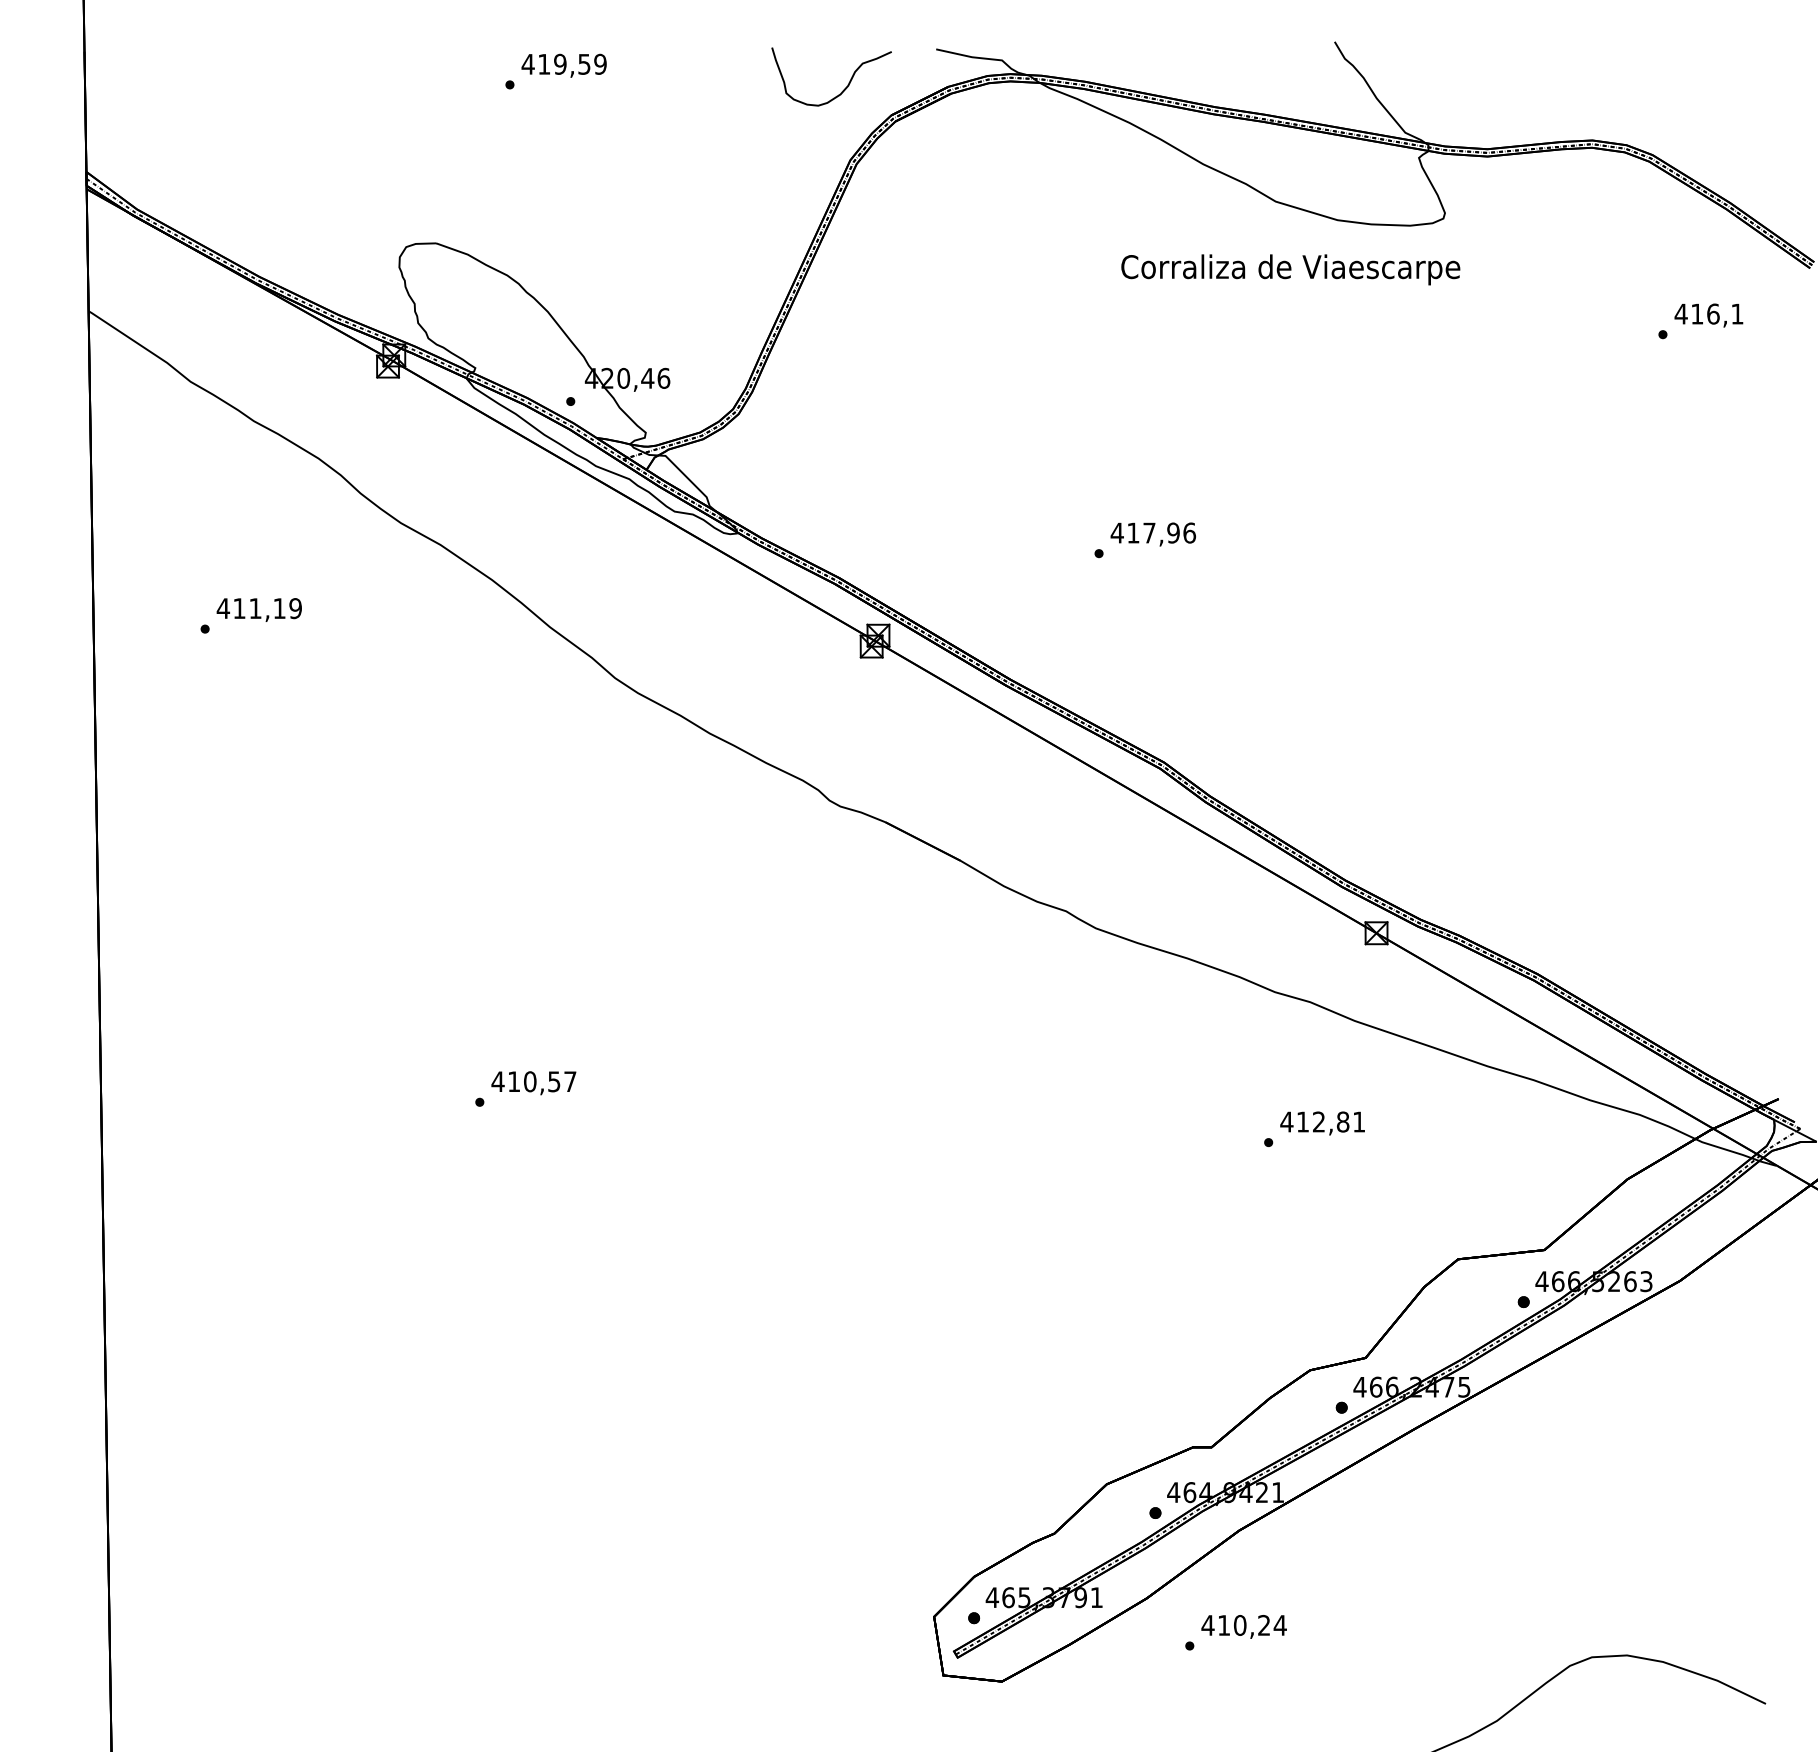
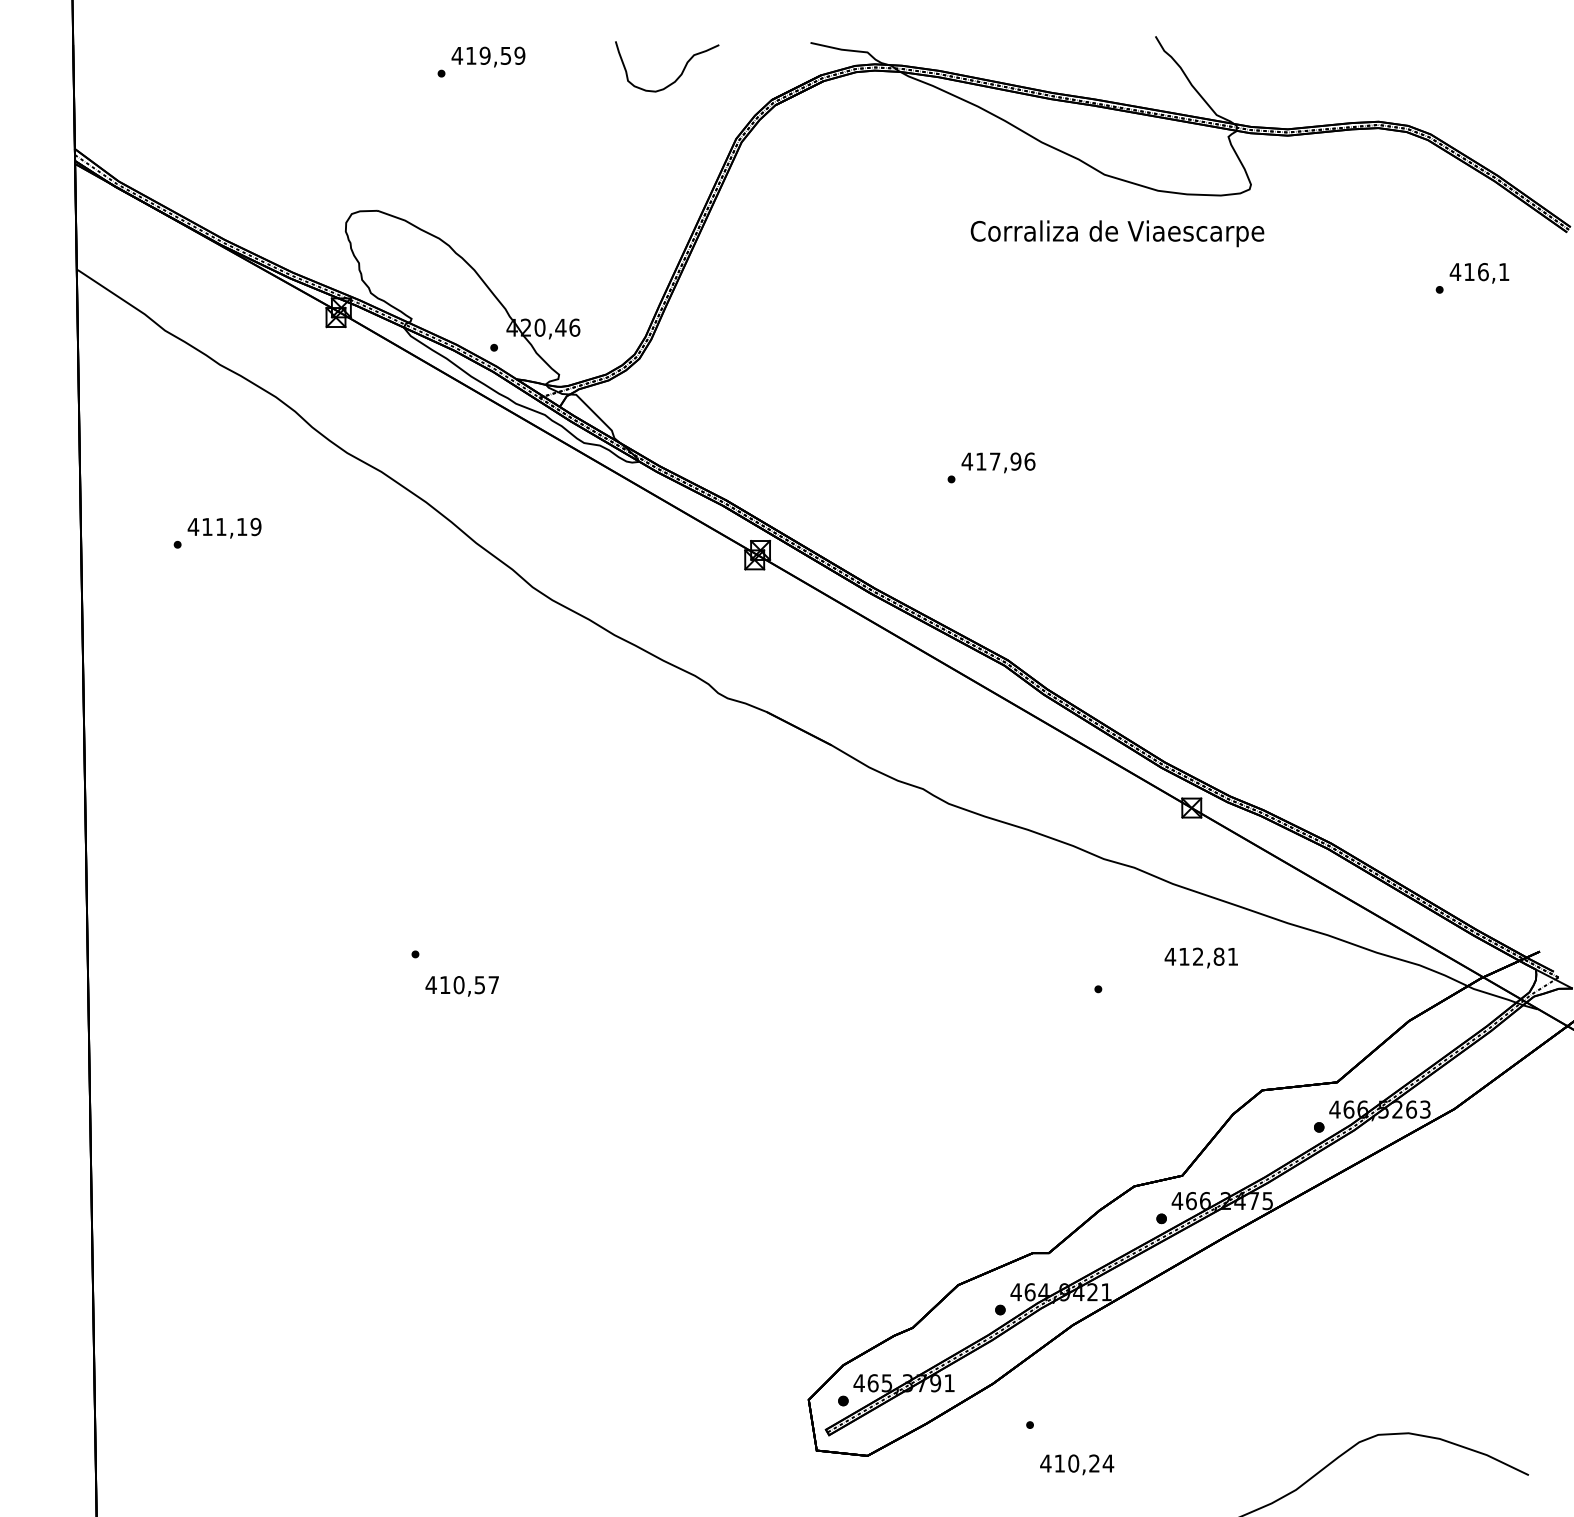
curve: (844, 88) -> (678, 76), moved
text: (533, 1083) -> (461, 986), moved
text: (1322, 1123) -> (1201, 958), moved
text: (1243, 1626) -> (1076, 1464), moved

